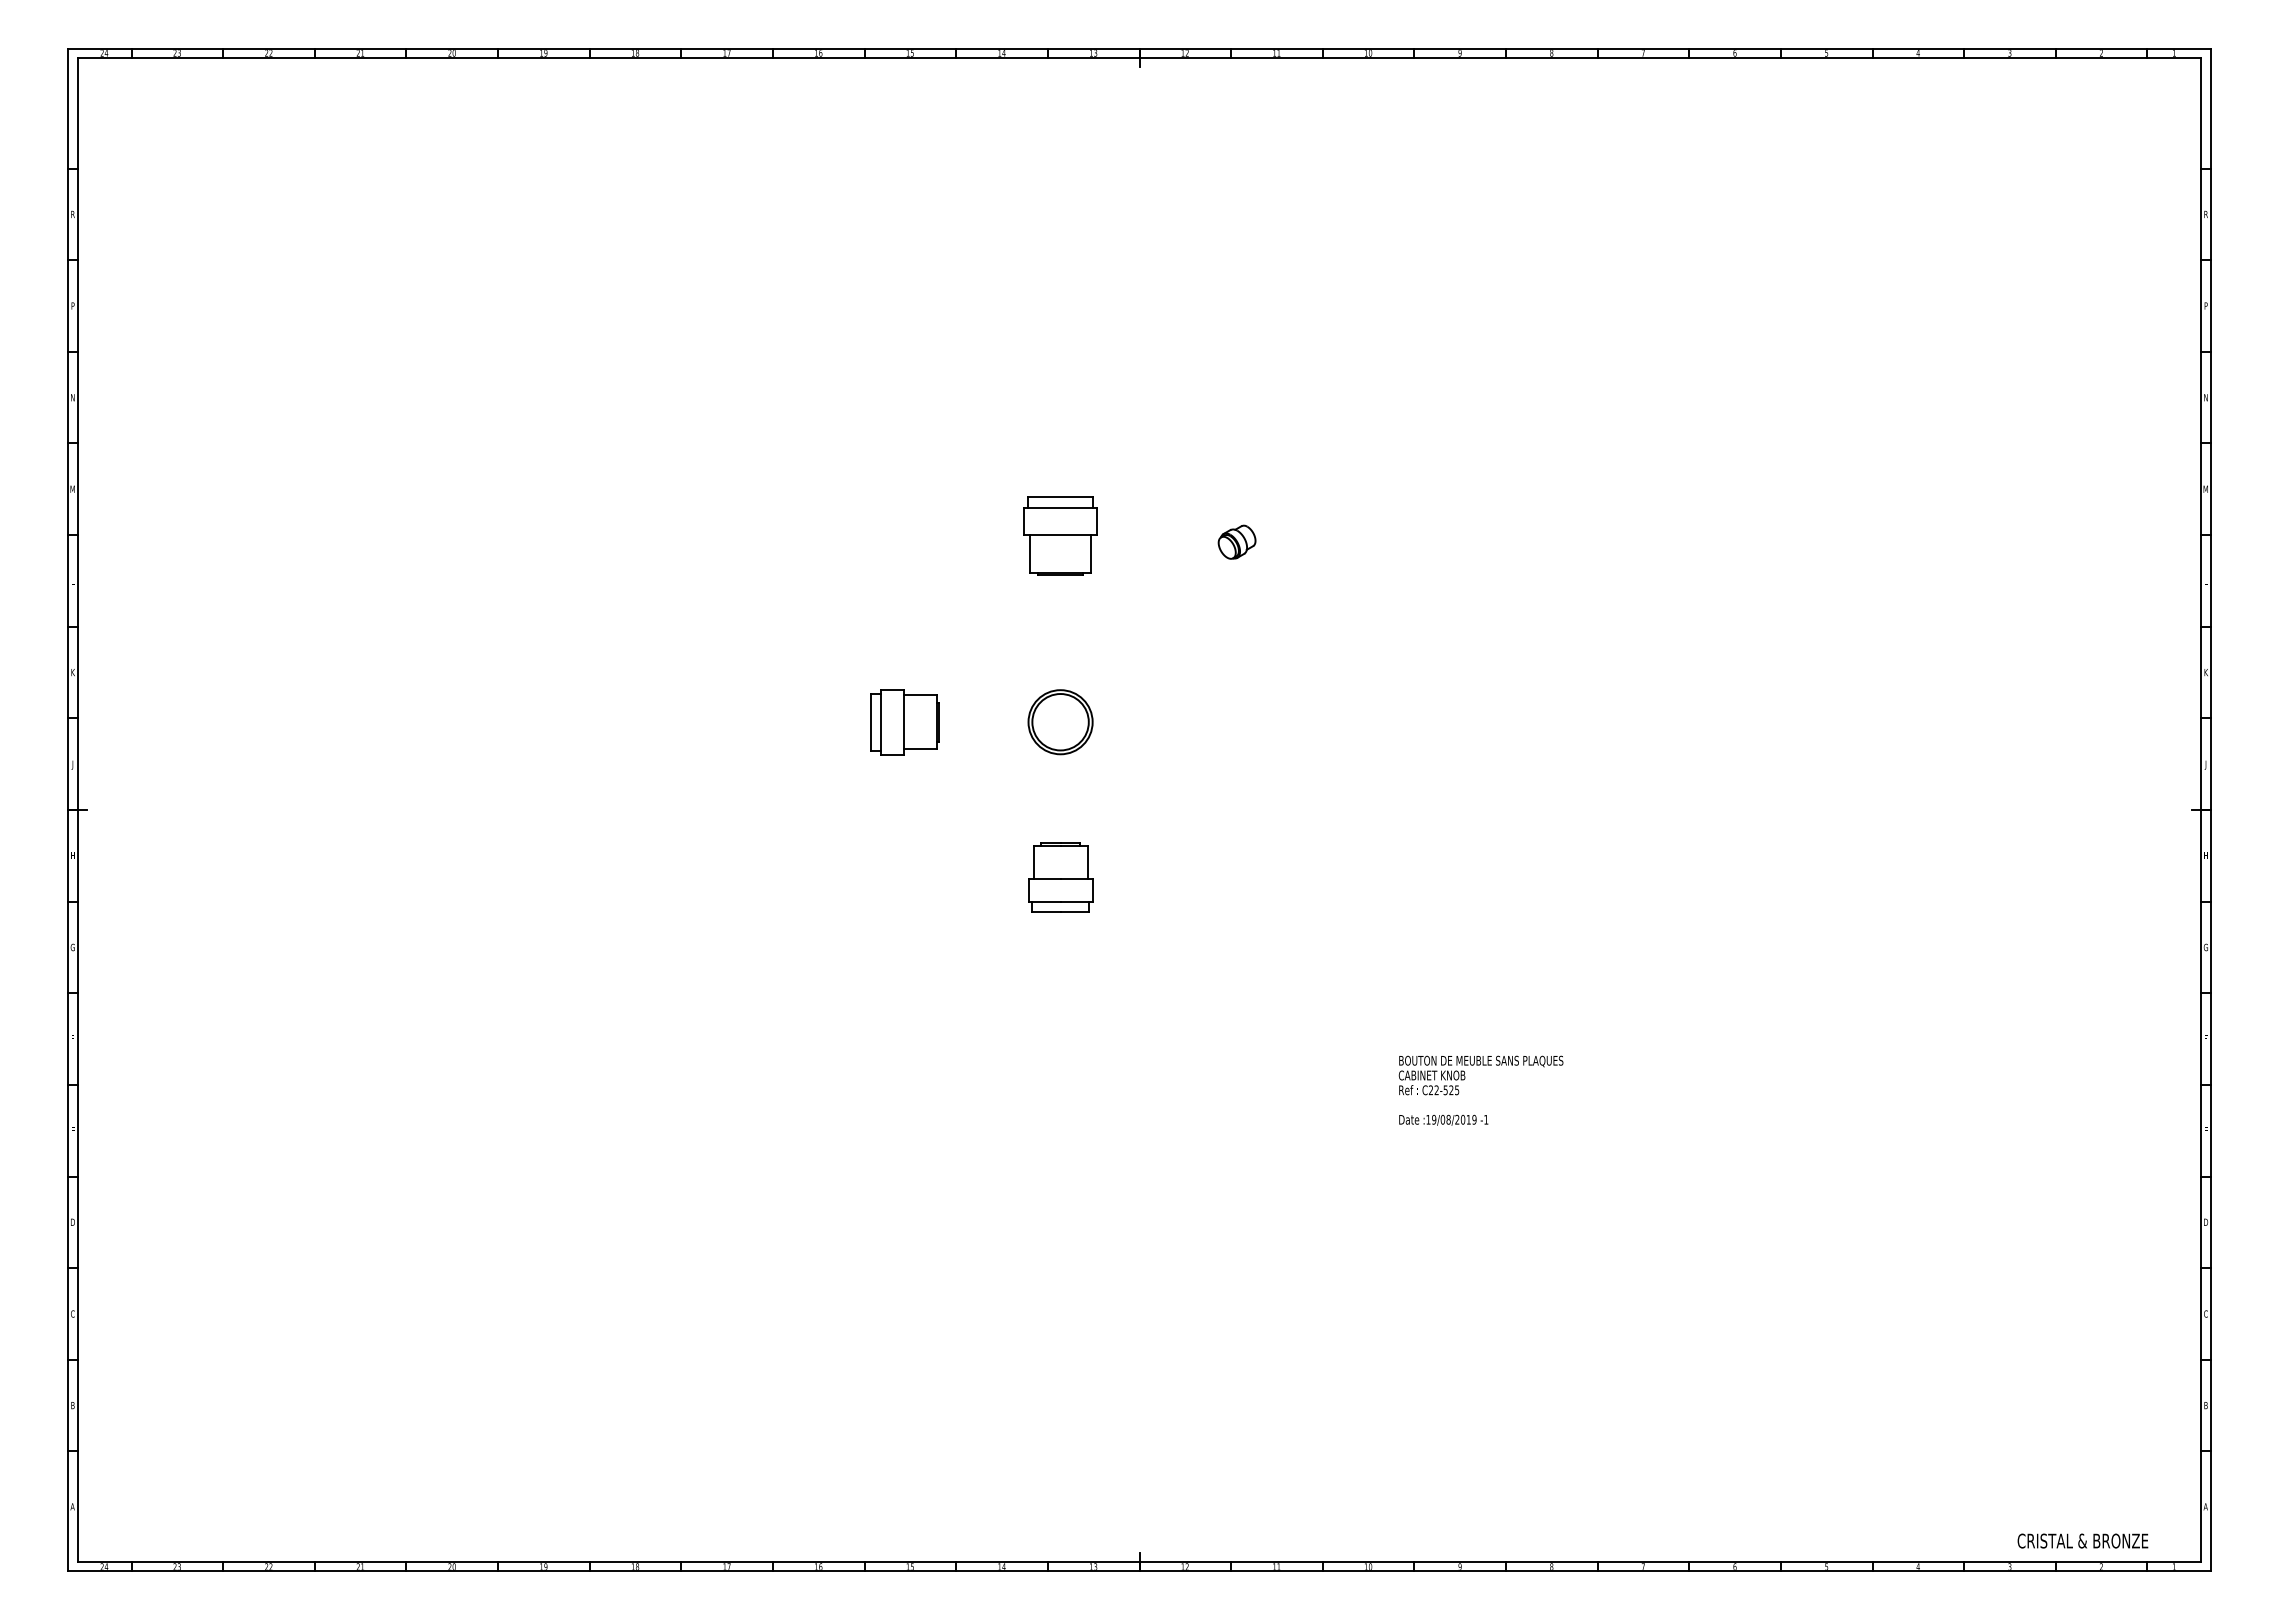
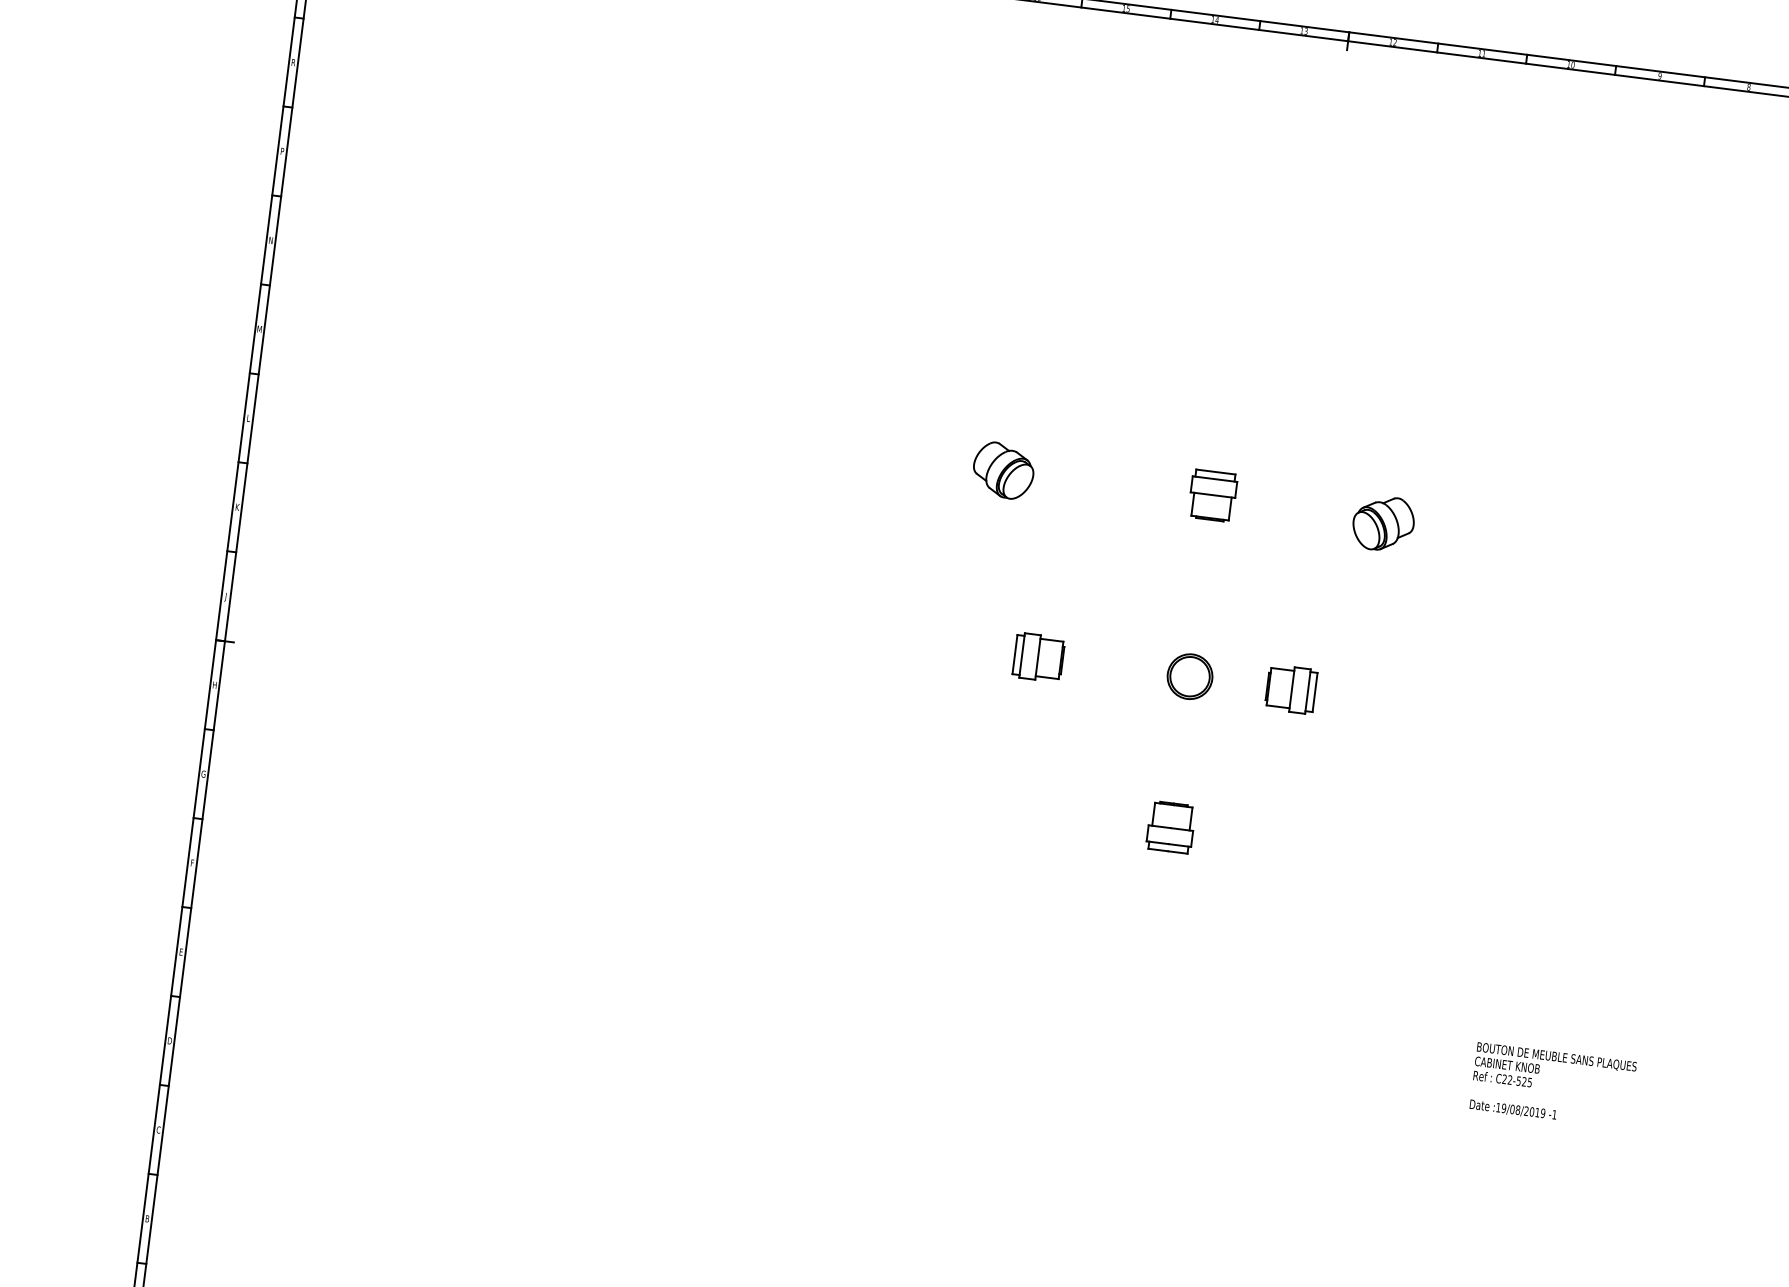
part: (1060, 535) -> (1212, 495), size x0.62
part: (844, 536) -> (1003, 469), added
part: (1236, 541) -> (1383, 522), size x1.67
part: (904, 721) -> (1038, 656), size x0.71
part: (1164, 721) -> (1291, 688), added
part: (1060, 722) -> (1189, 676), size x0.71
part: (1060, 877) -> (1170, 827), size x0.71

